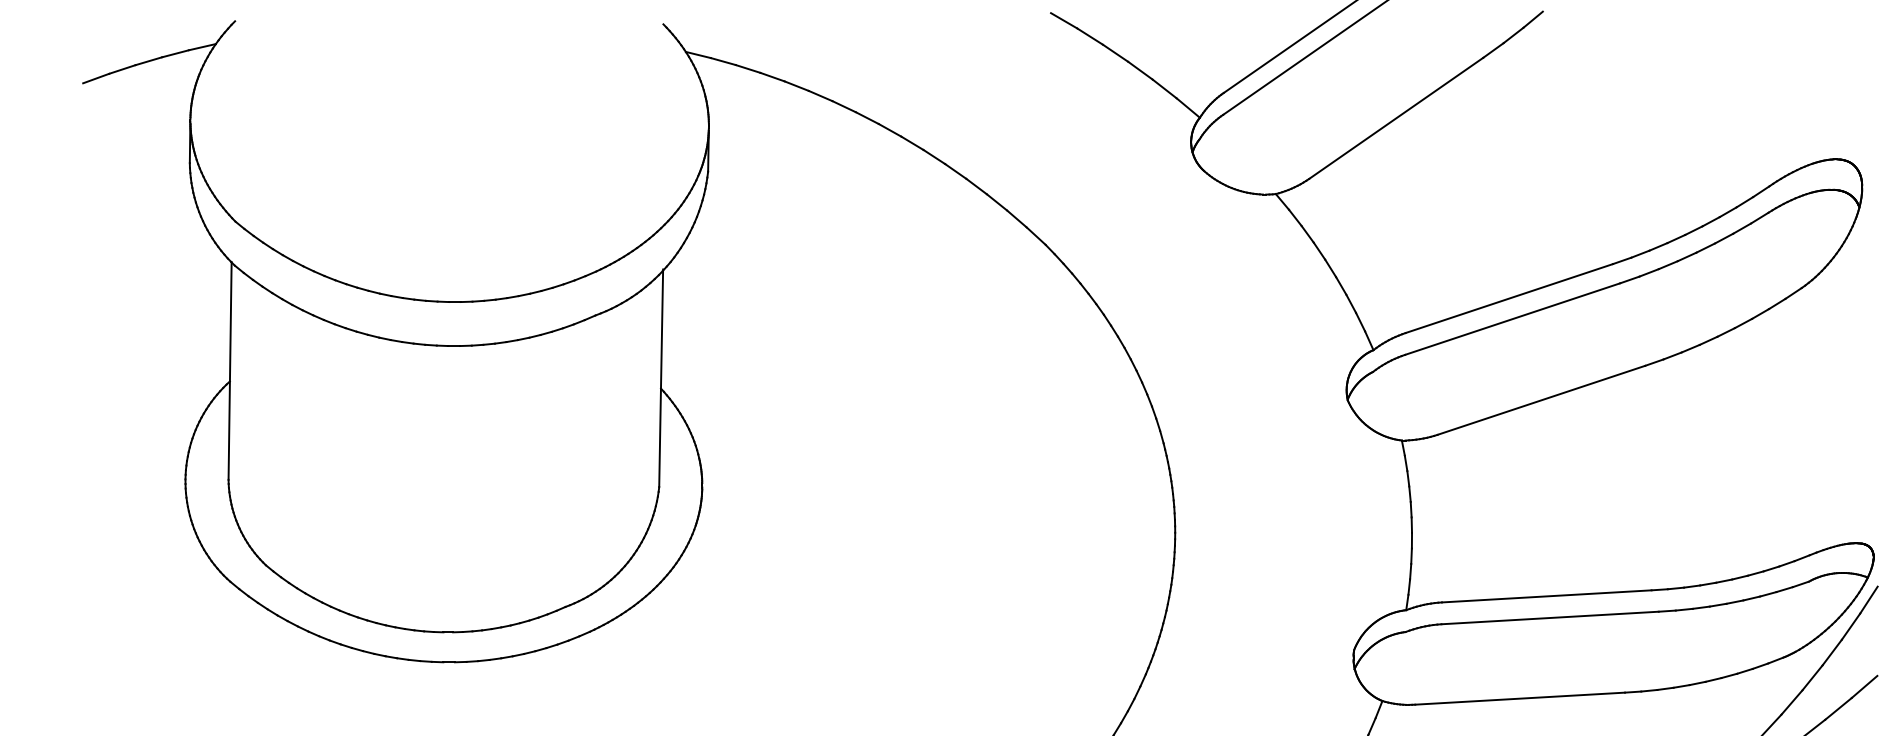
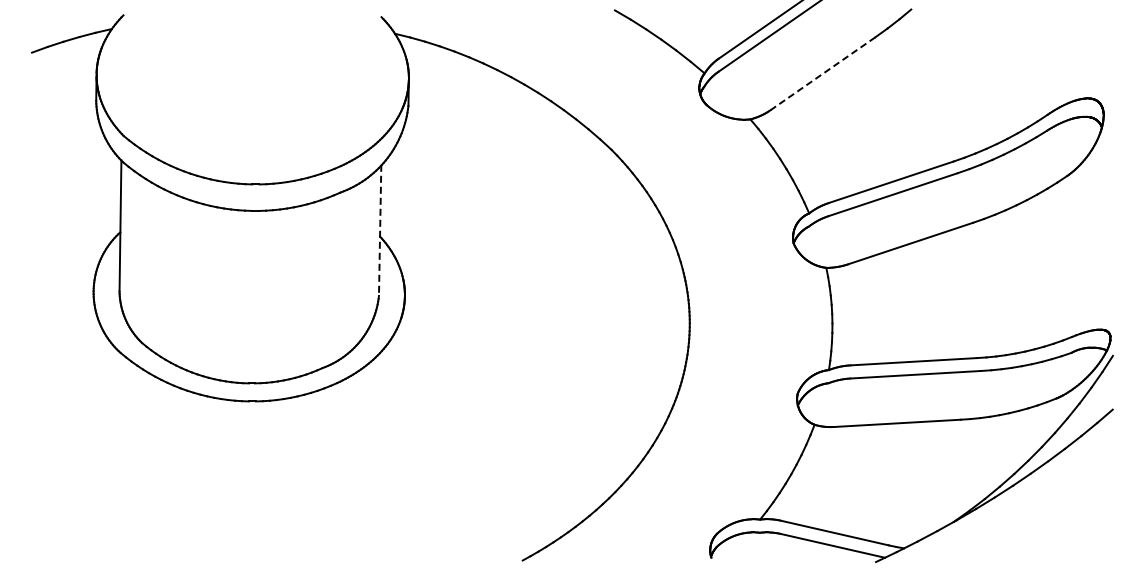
line: (1395, 117) -> (822, 73), solid -> dashed
line: (661, 378) -> (380, 230), solid -> dashed

